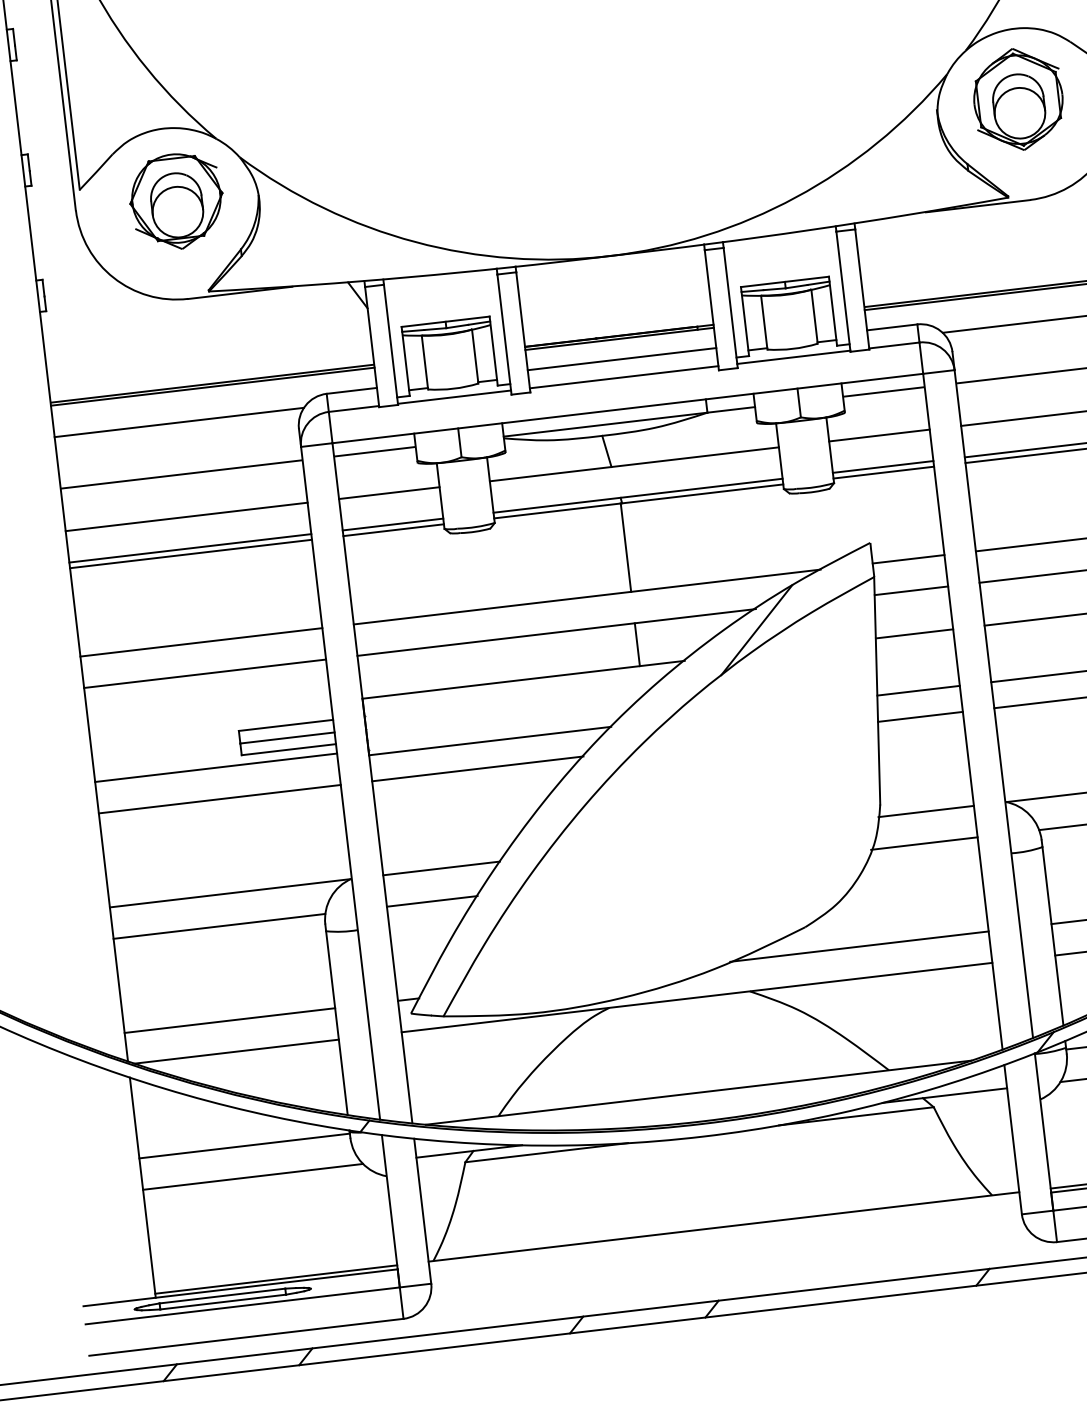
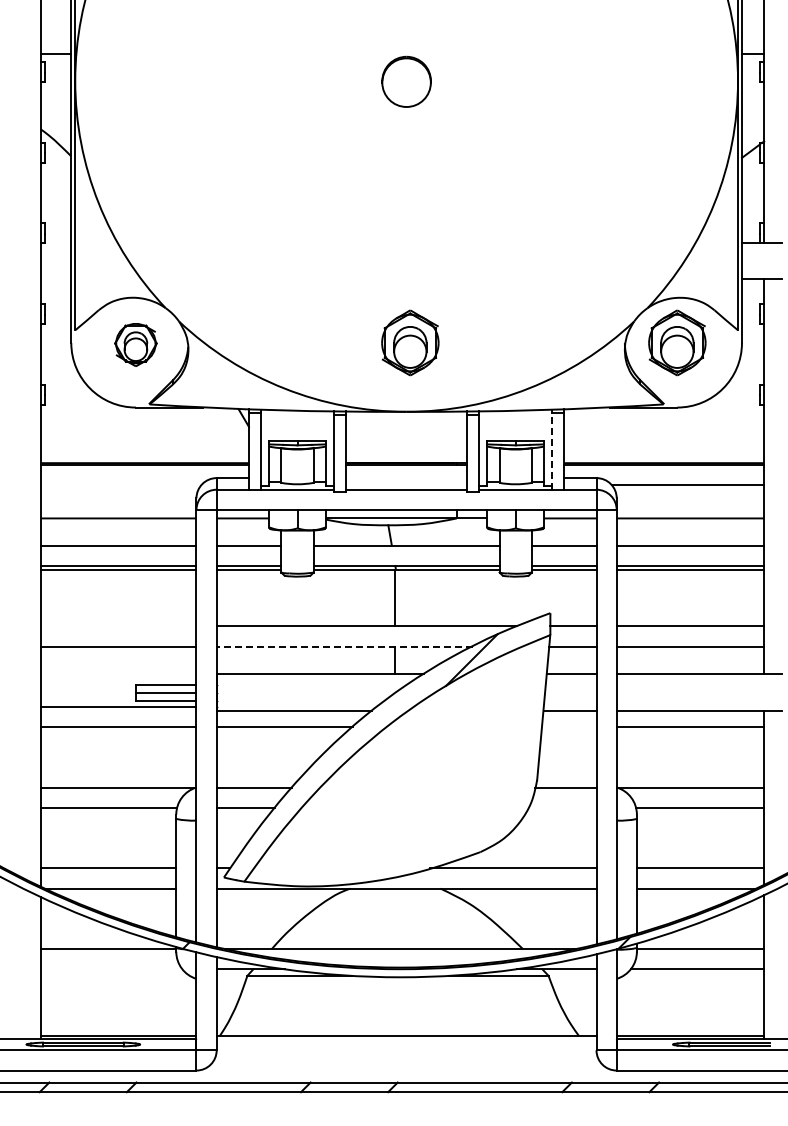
part: (603, 147) -> (410, 342), added
part: (176, 200) -> (135, 344), size x0.7
line: (844, 291) -> (552, 451), solid -> dashed
line: (621, 359) -> (406, 478), removed
line: (178, 422) -> (120, 485), removed
line: (556, 632) -> (344, 646), solid -> dashed
line: (201, 642) -> (118, 626), removed
line: (919, 717) -> (568, 727), removed
line: (924, 842) -> (562, 807), removed
line: (252, 1177) -> (111, 969), removed

